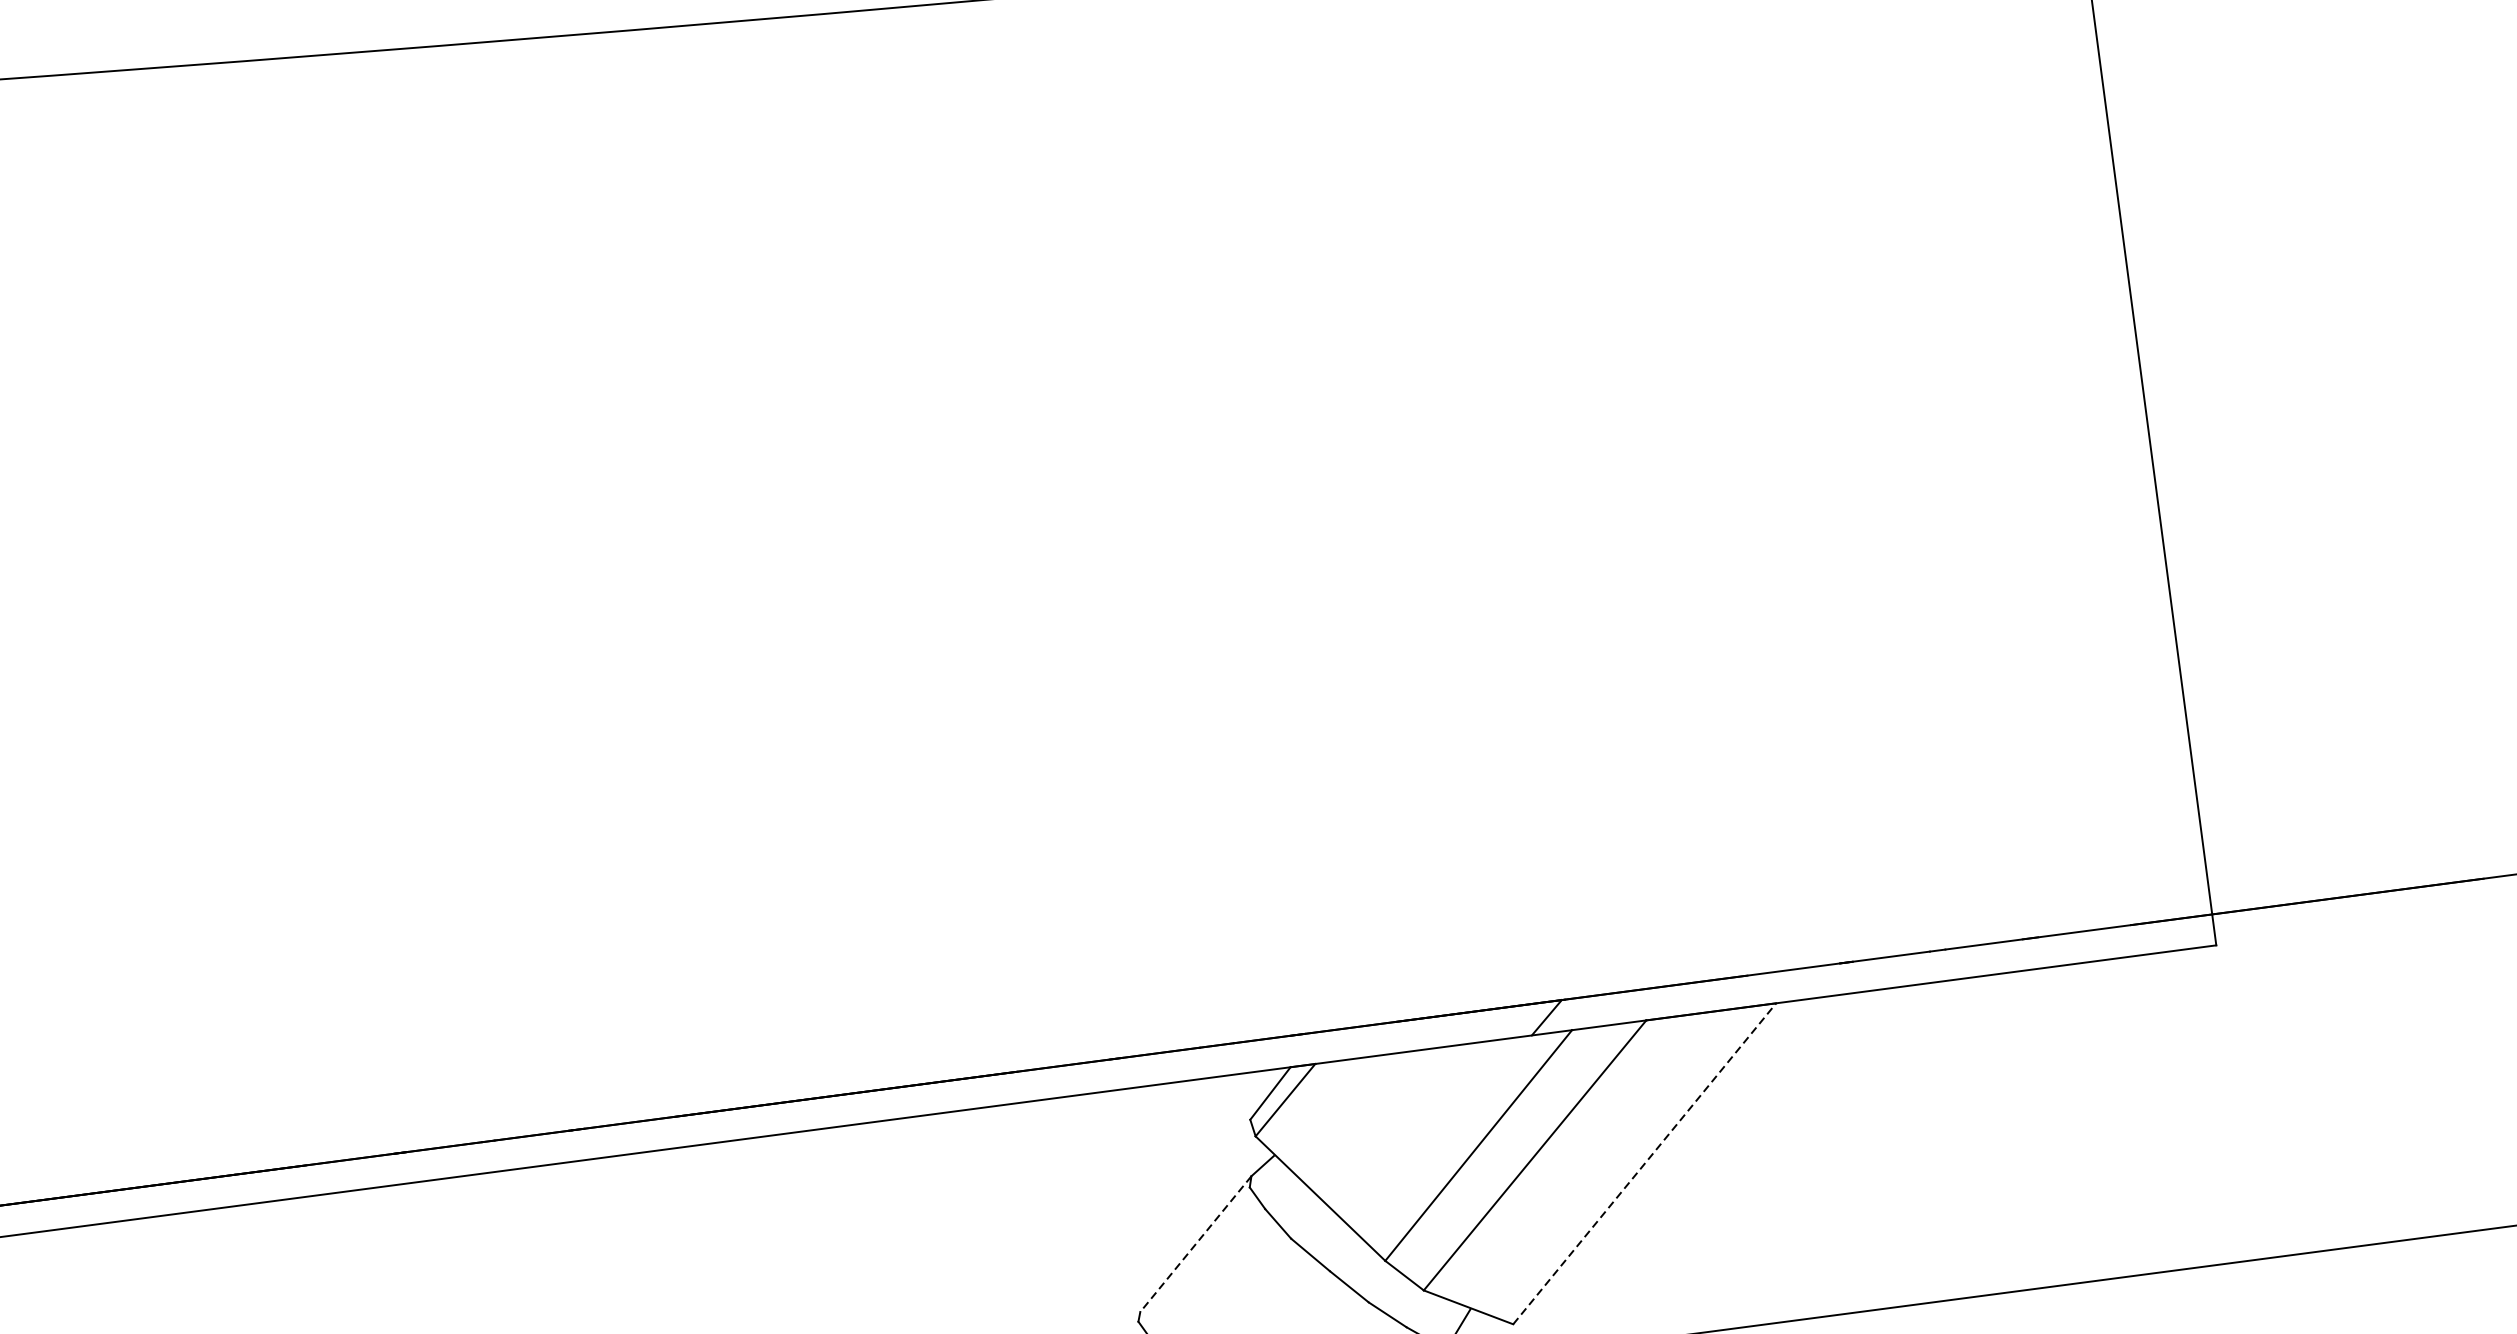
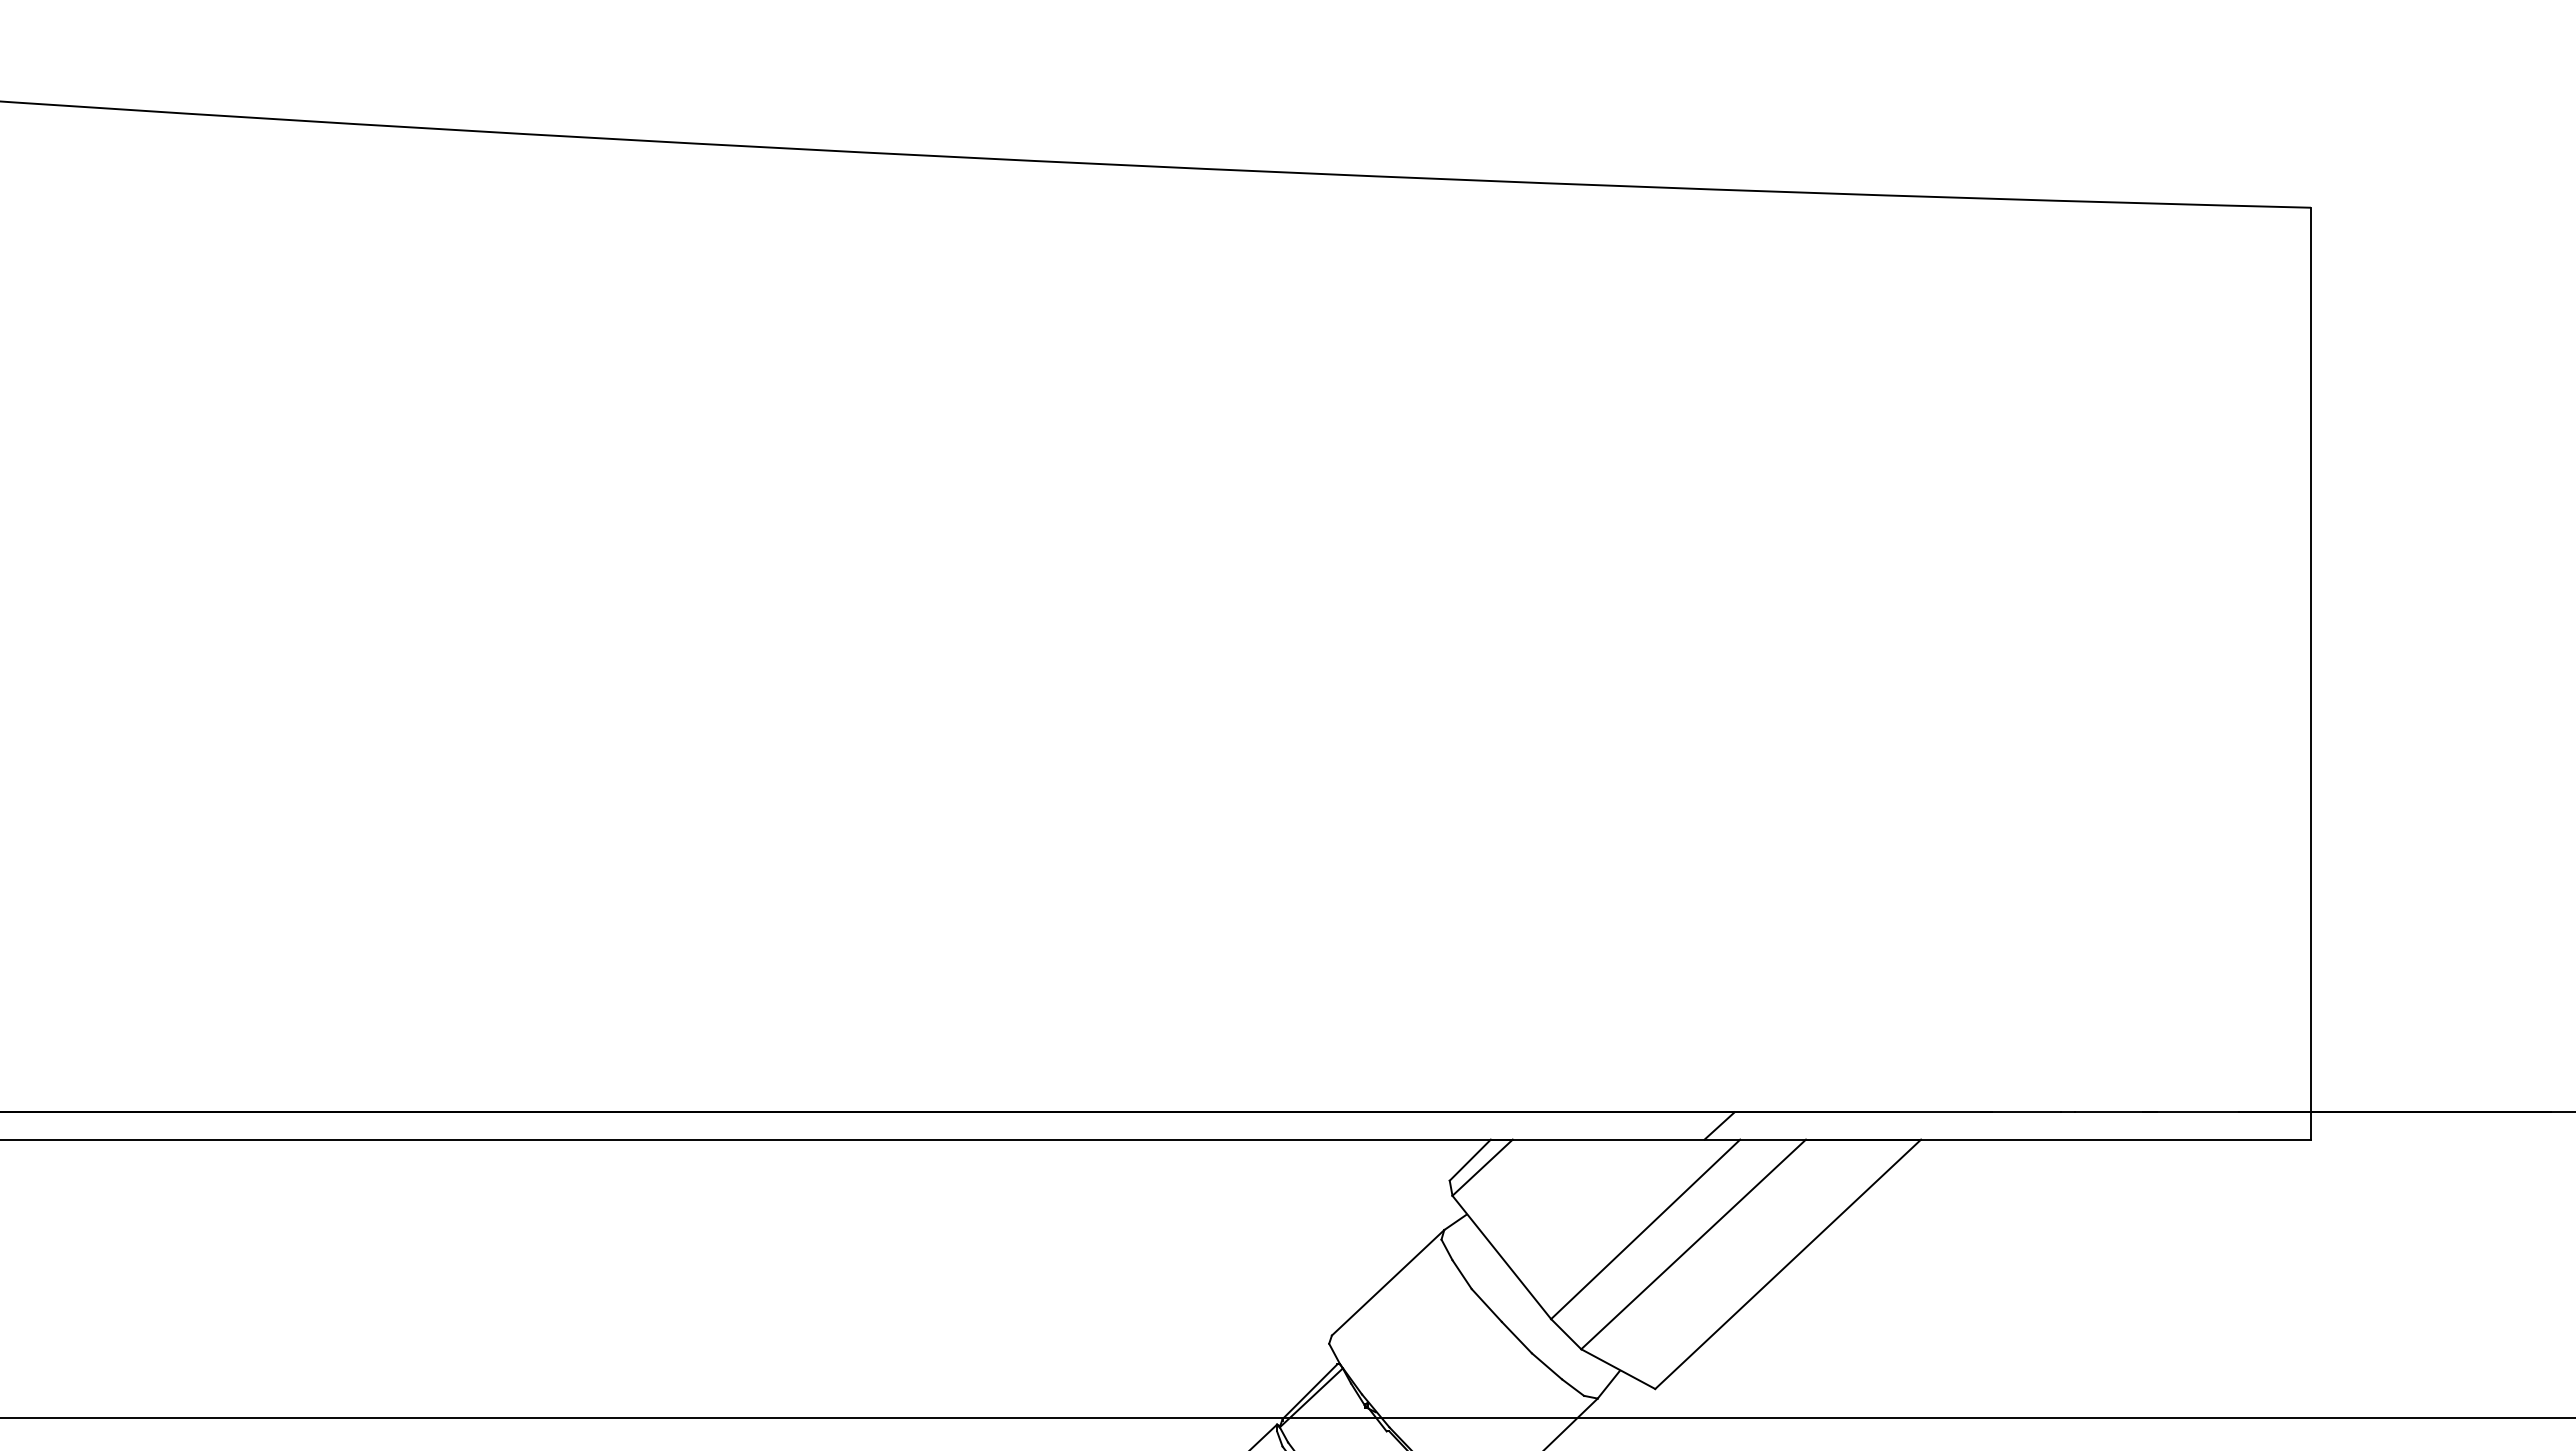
line: (1644, 1162) -> (1788, 1263), dashed -> solid
line: (1195, 1245) -> (1387, 1283), dashed -> solid

